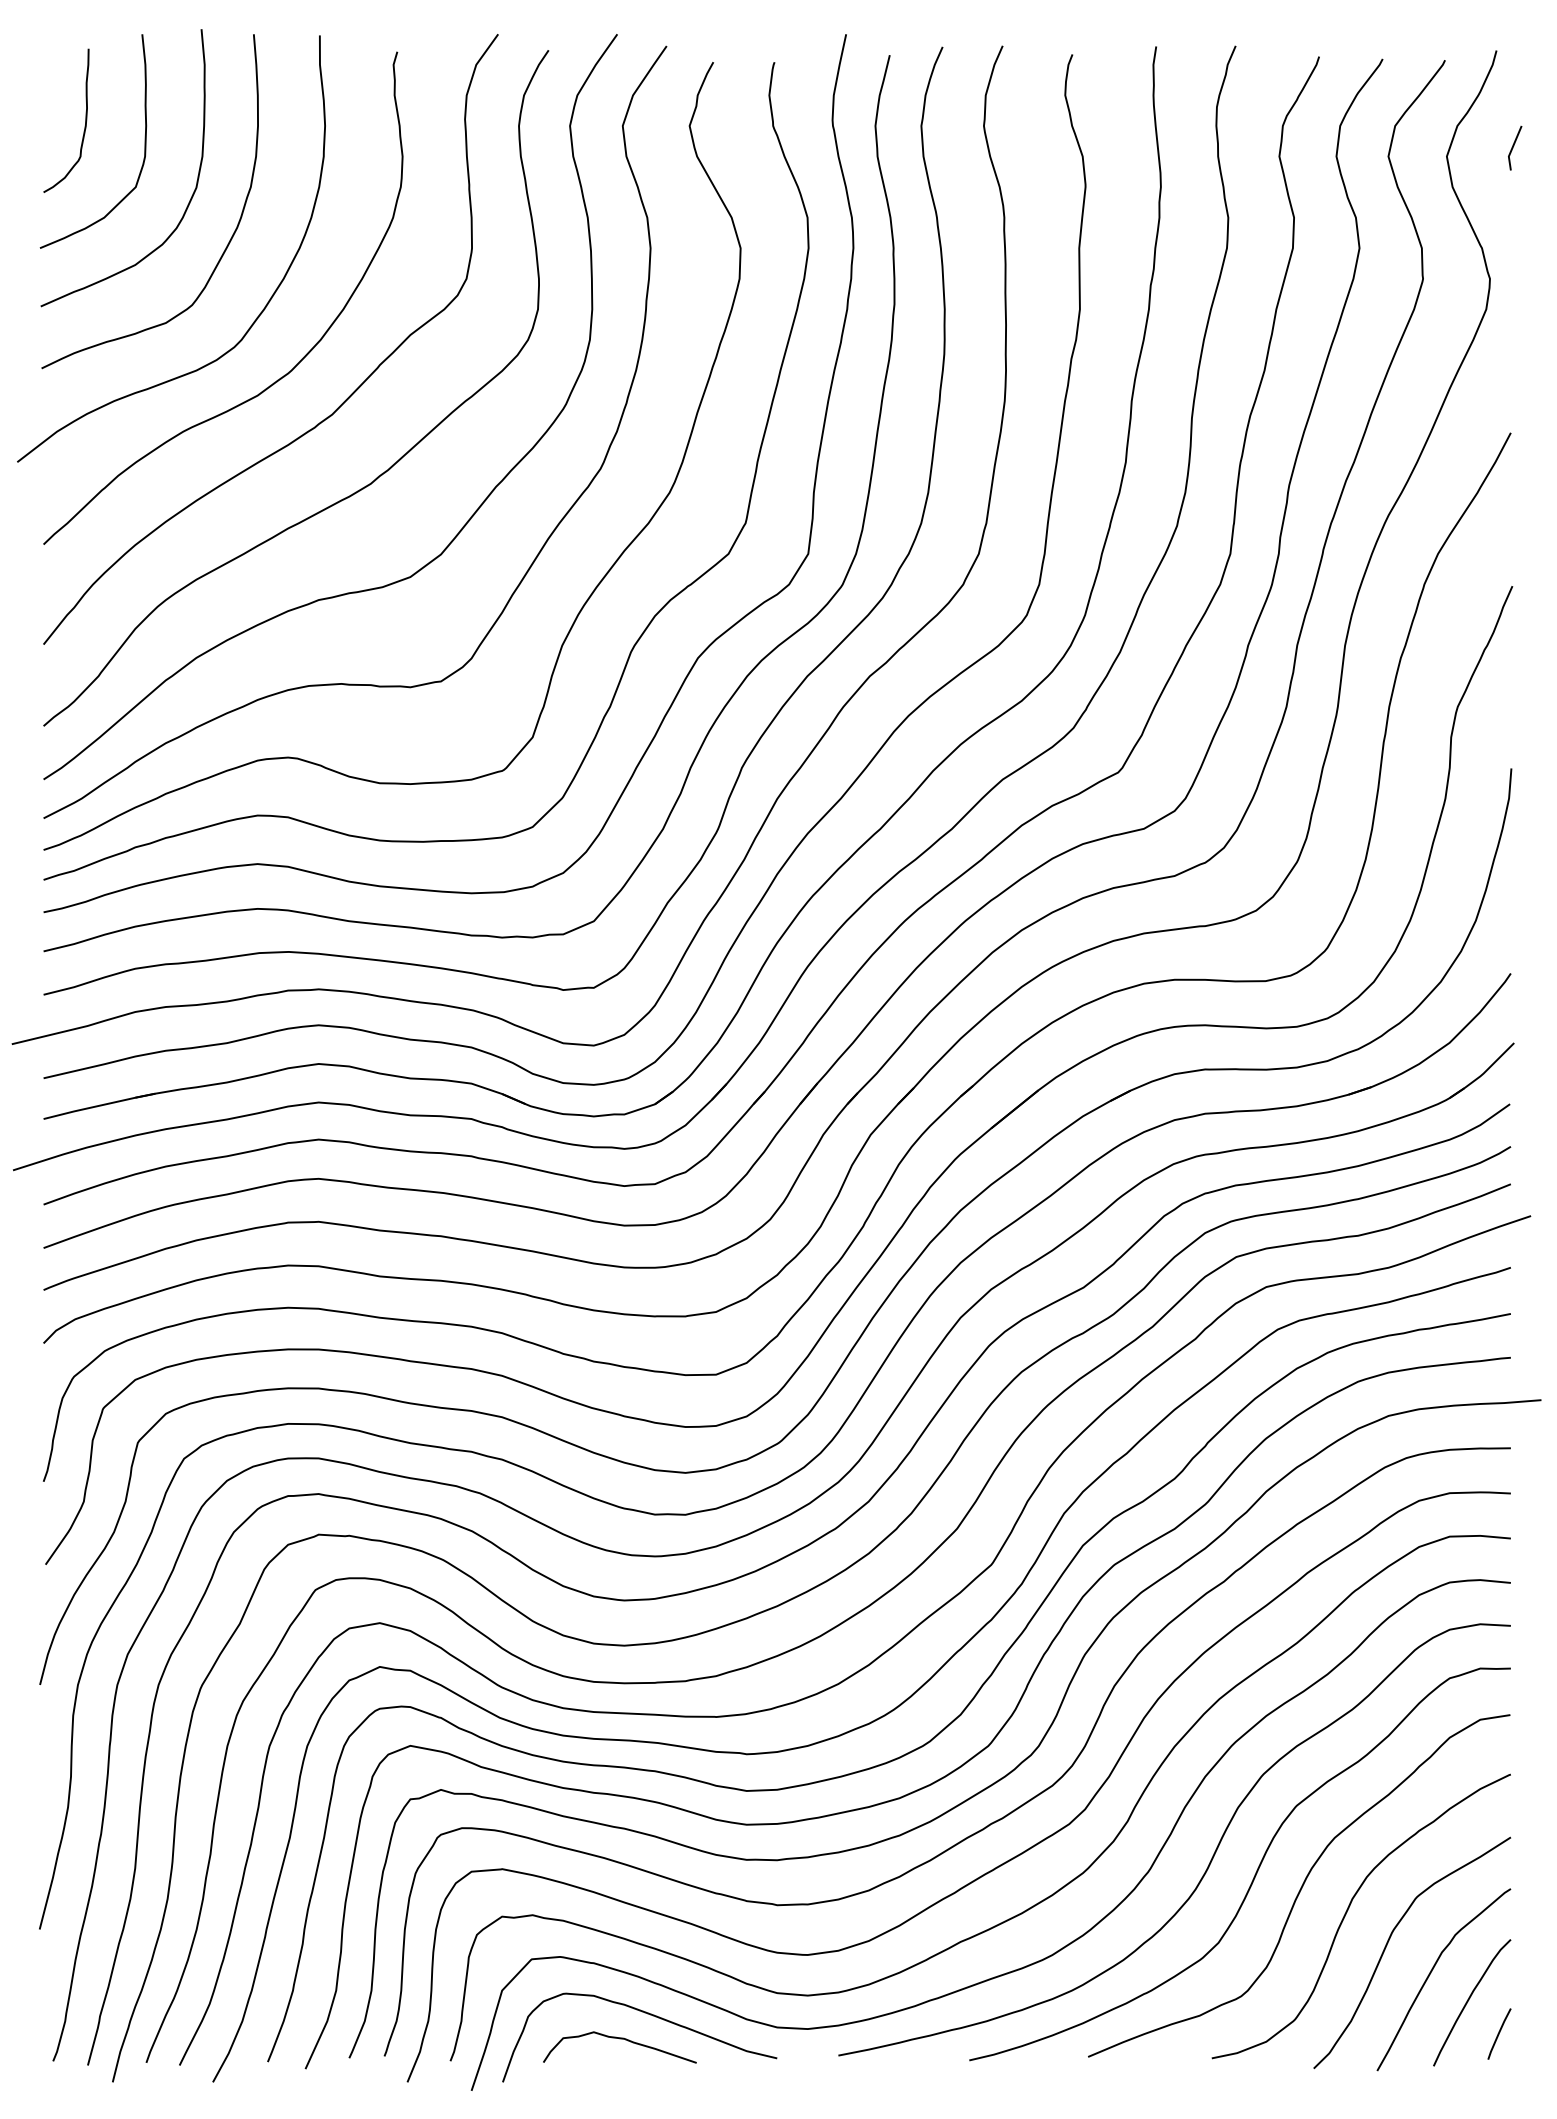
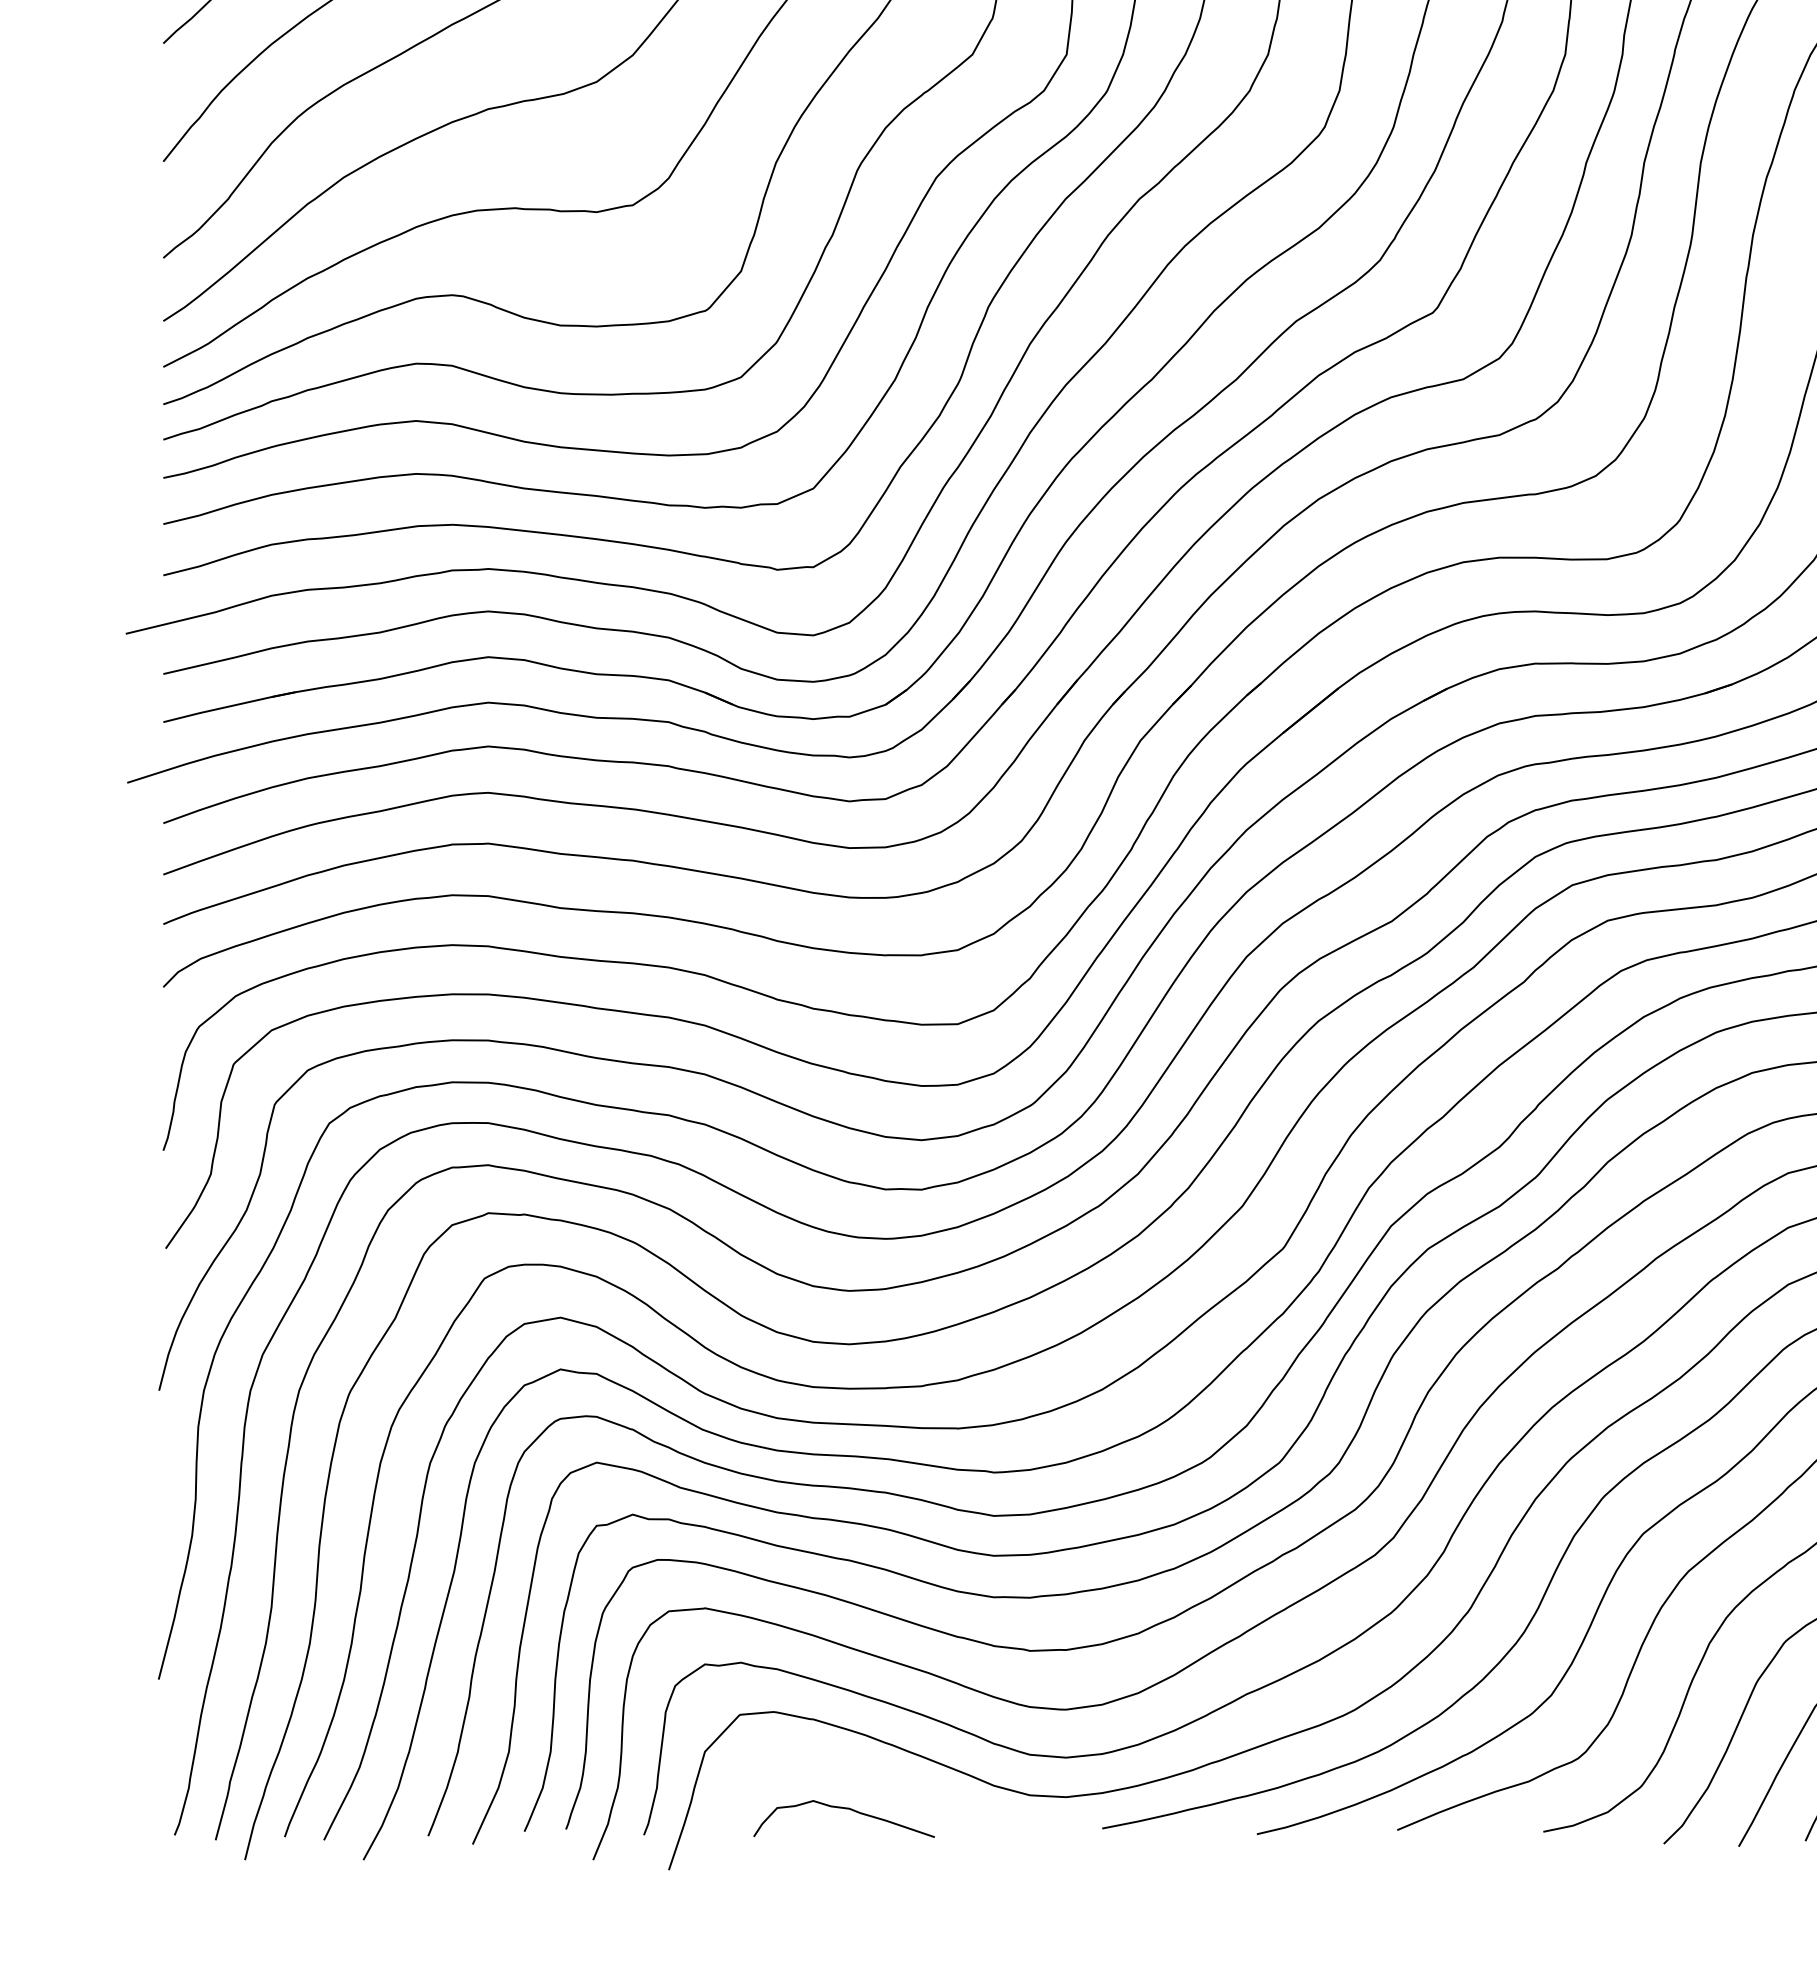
curve: (647, 2014) -> (876, 1779), removed

